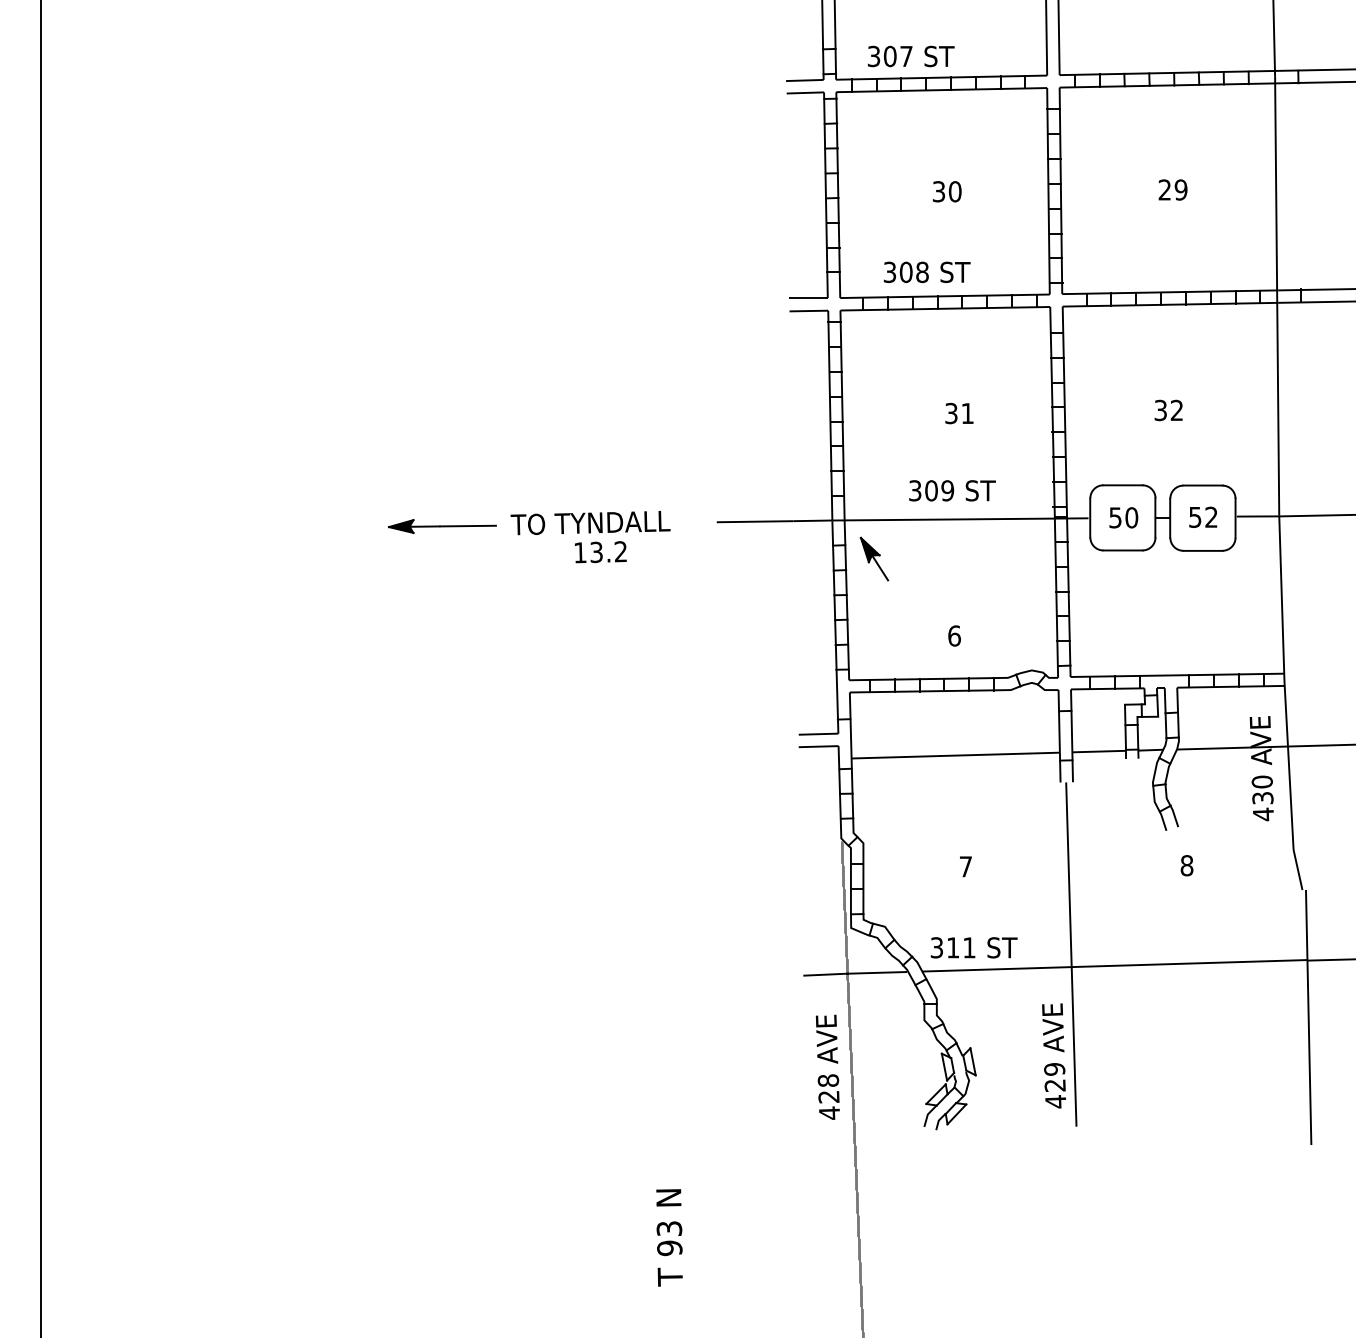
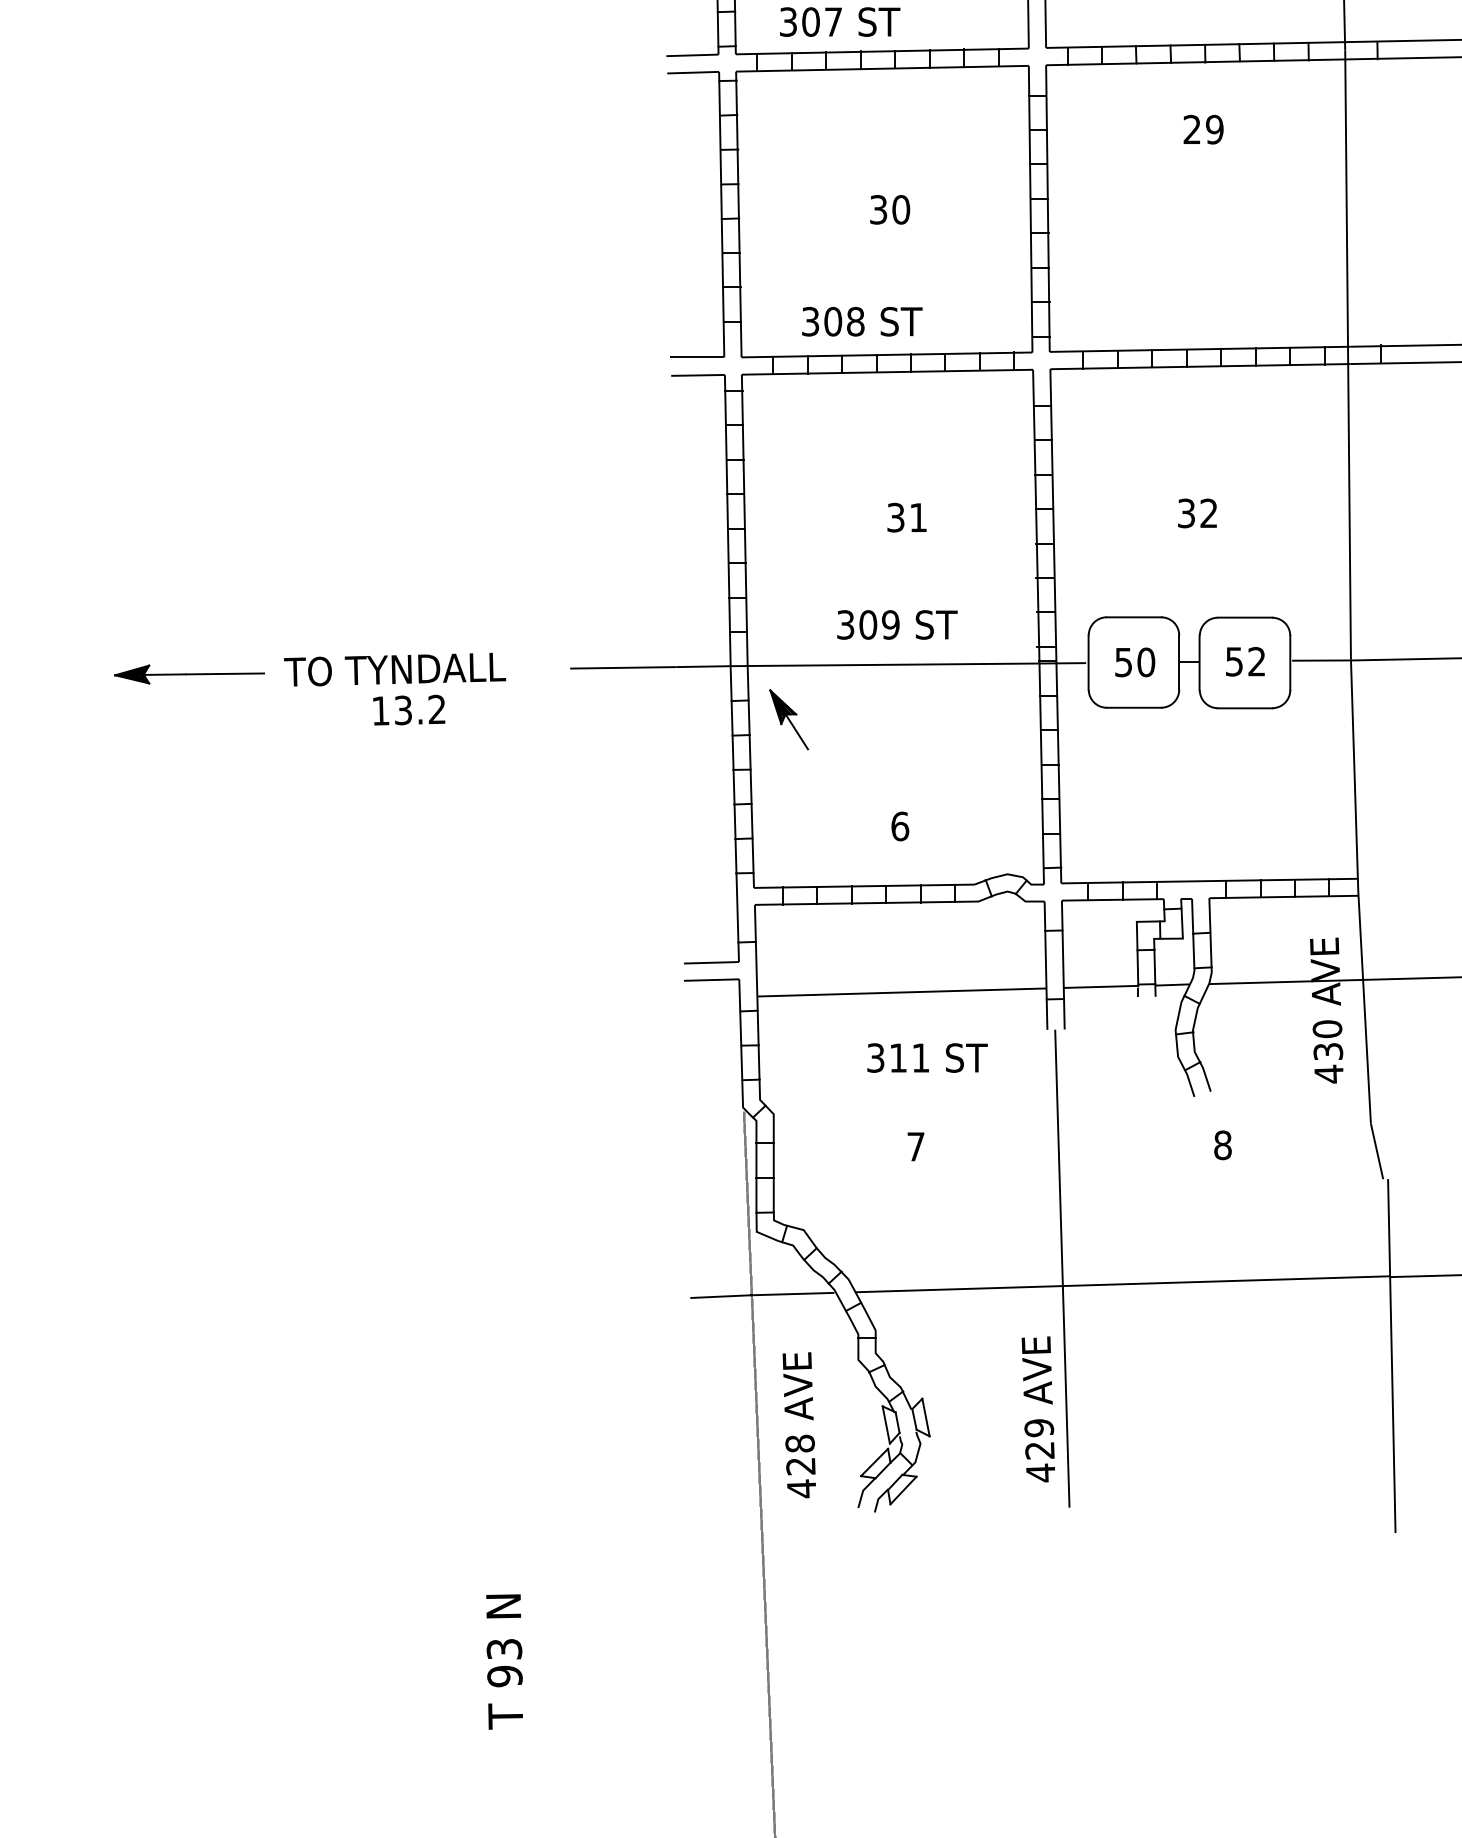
text: (1172, 189) -> (1202, 128), moved
text: (973, 947) -> (926, 1057), moved
text: (827, 1066) -> (798, 1424), moved

